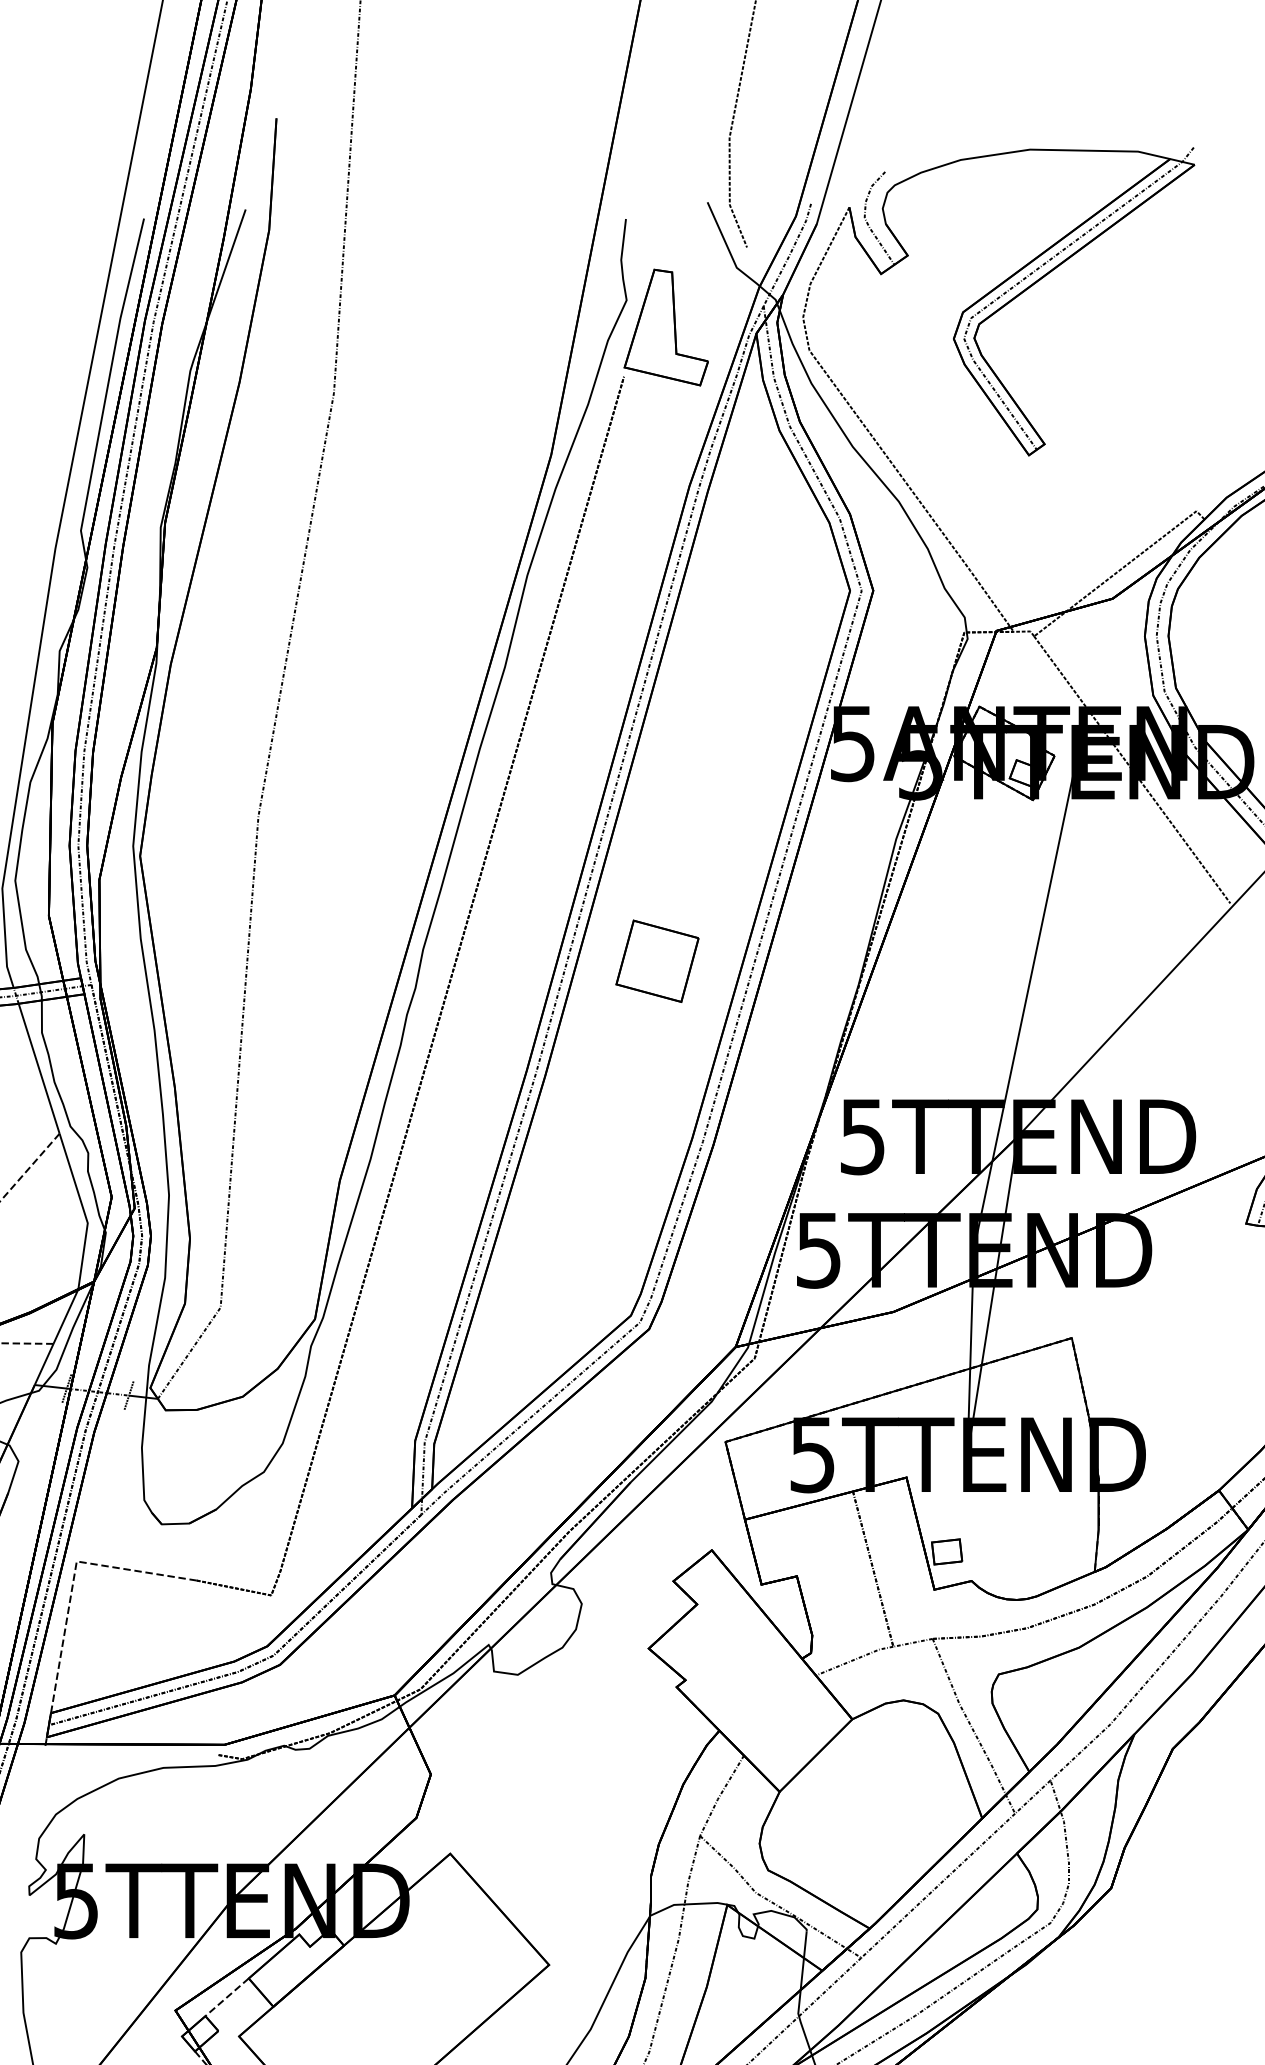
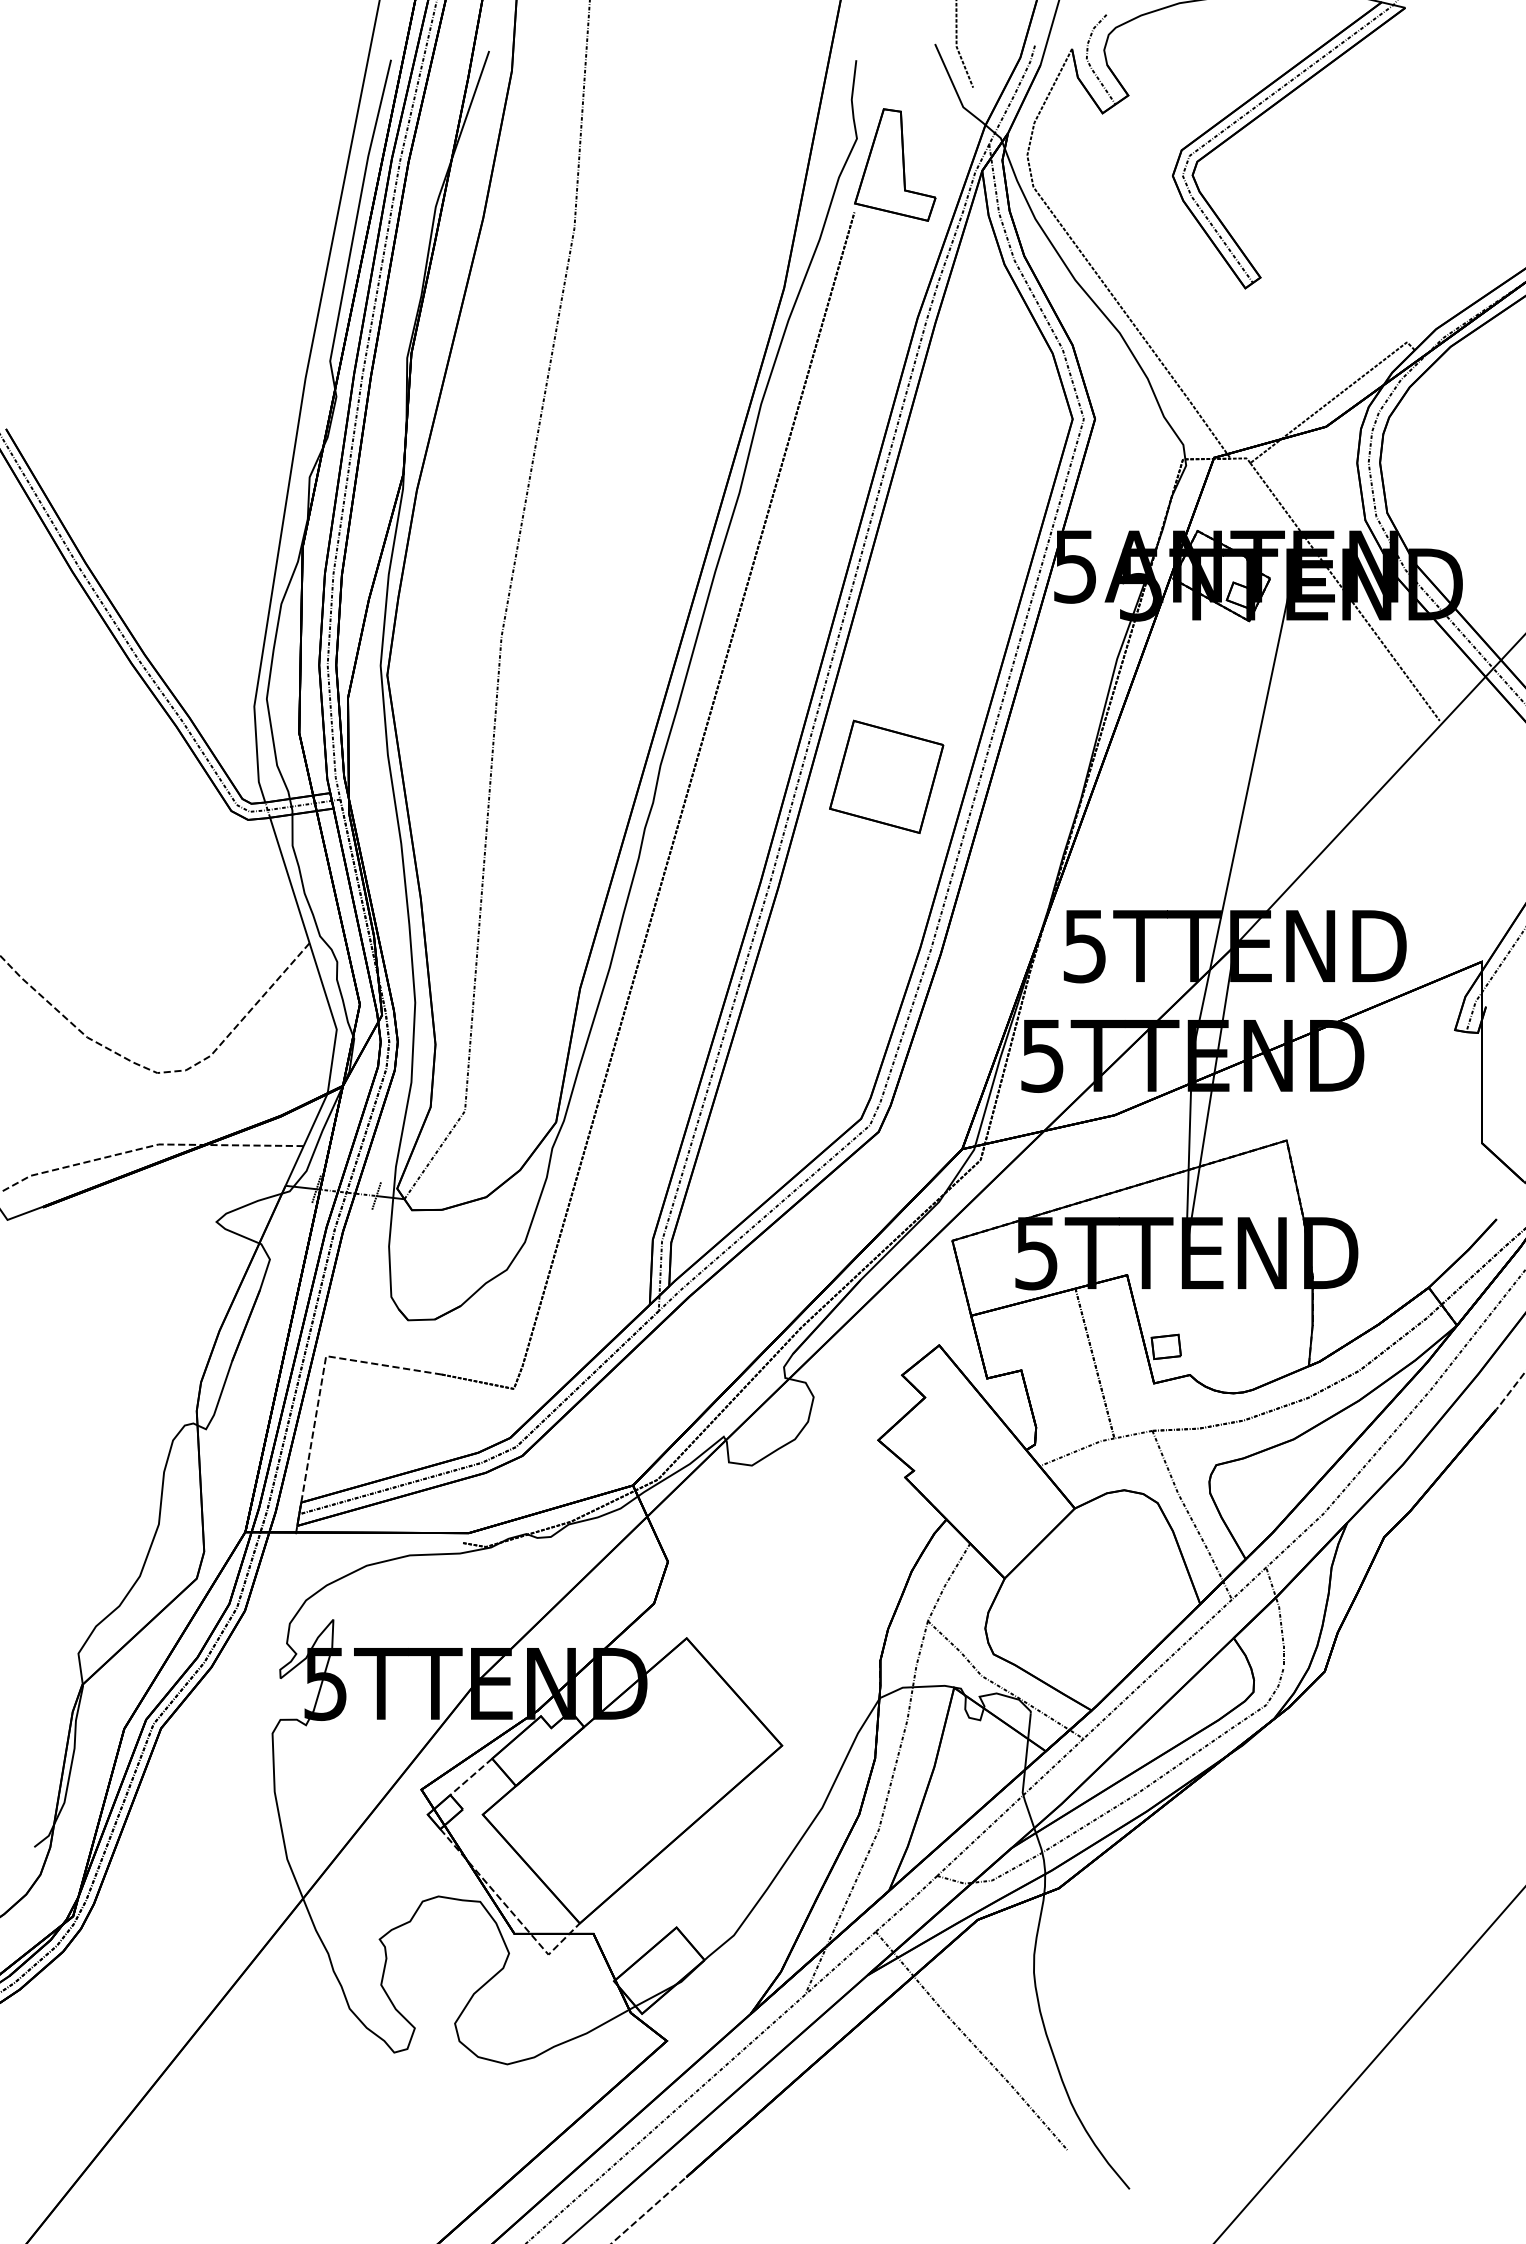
part: (657, 961) -> (886, 776), size x1.43

